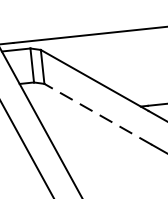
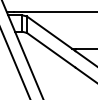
line: (98, 114) -> (51, 50), dashed -> solid

